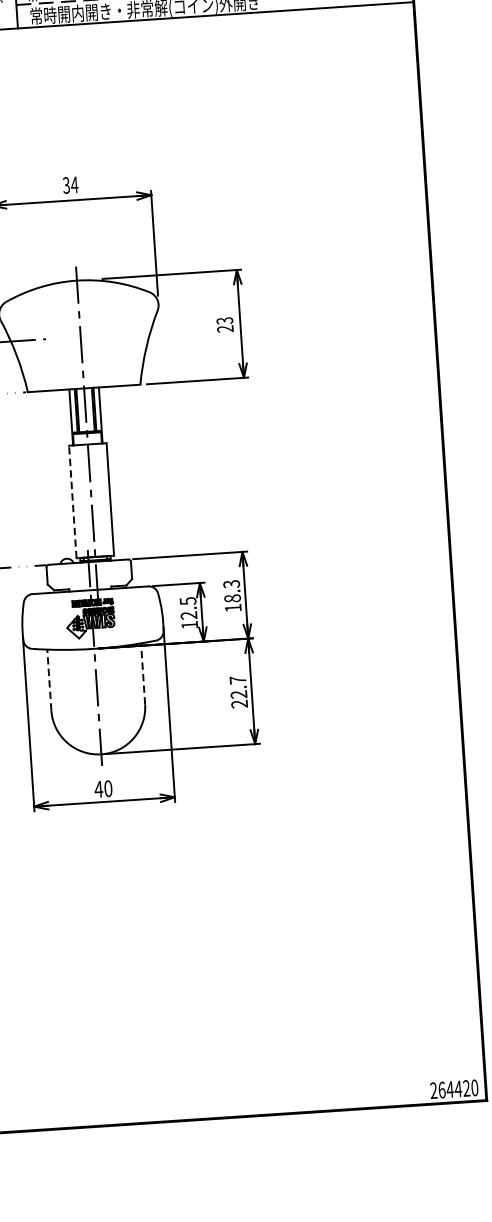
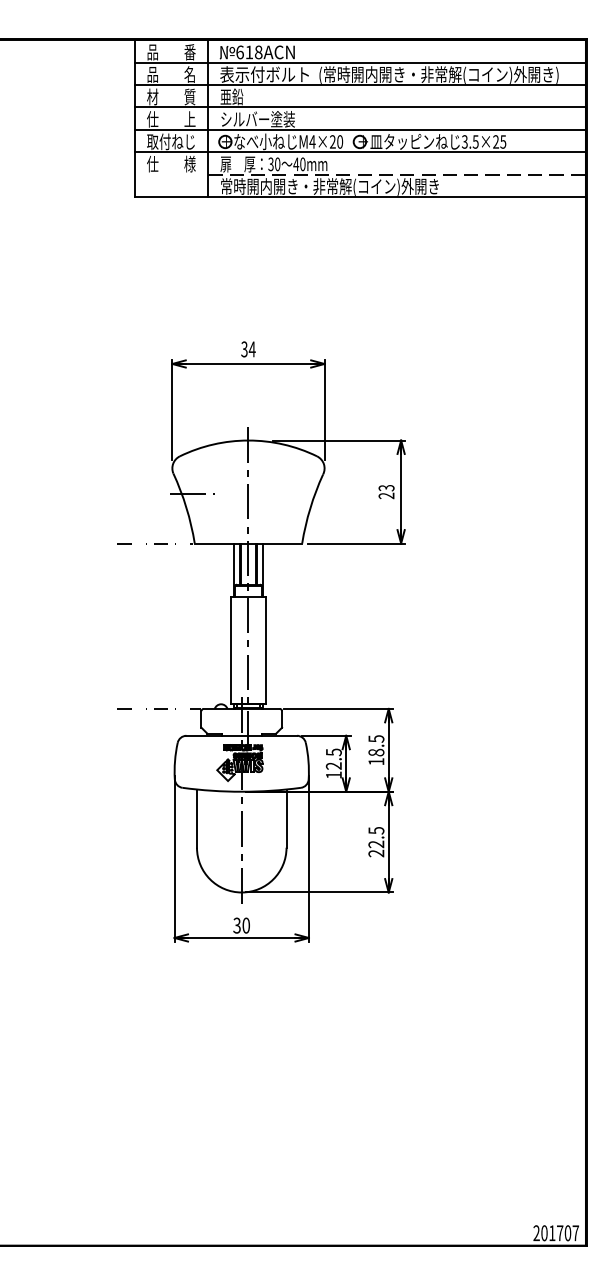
line: (72, 501) -> (230, 650), dashed -> solid
text: (230, 583) -> (375, 738), 18.3 -> 18.5
line: (143, 673) -> (286, 818), dashed -> solid
line: (49, 679) -> (197, 818), dashed -> solid
text: (238, 680) -> (376, 830), 22.7 -> 22.5
text: (99, 789) -> (237, 925), 40 -> 30
text: (457, 1089) -> (559, 1233), 264420 -> 201707

